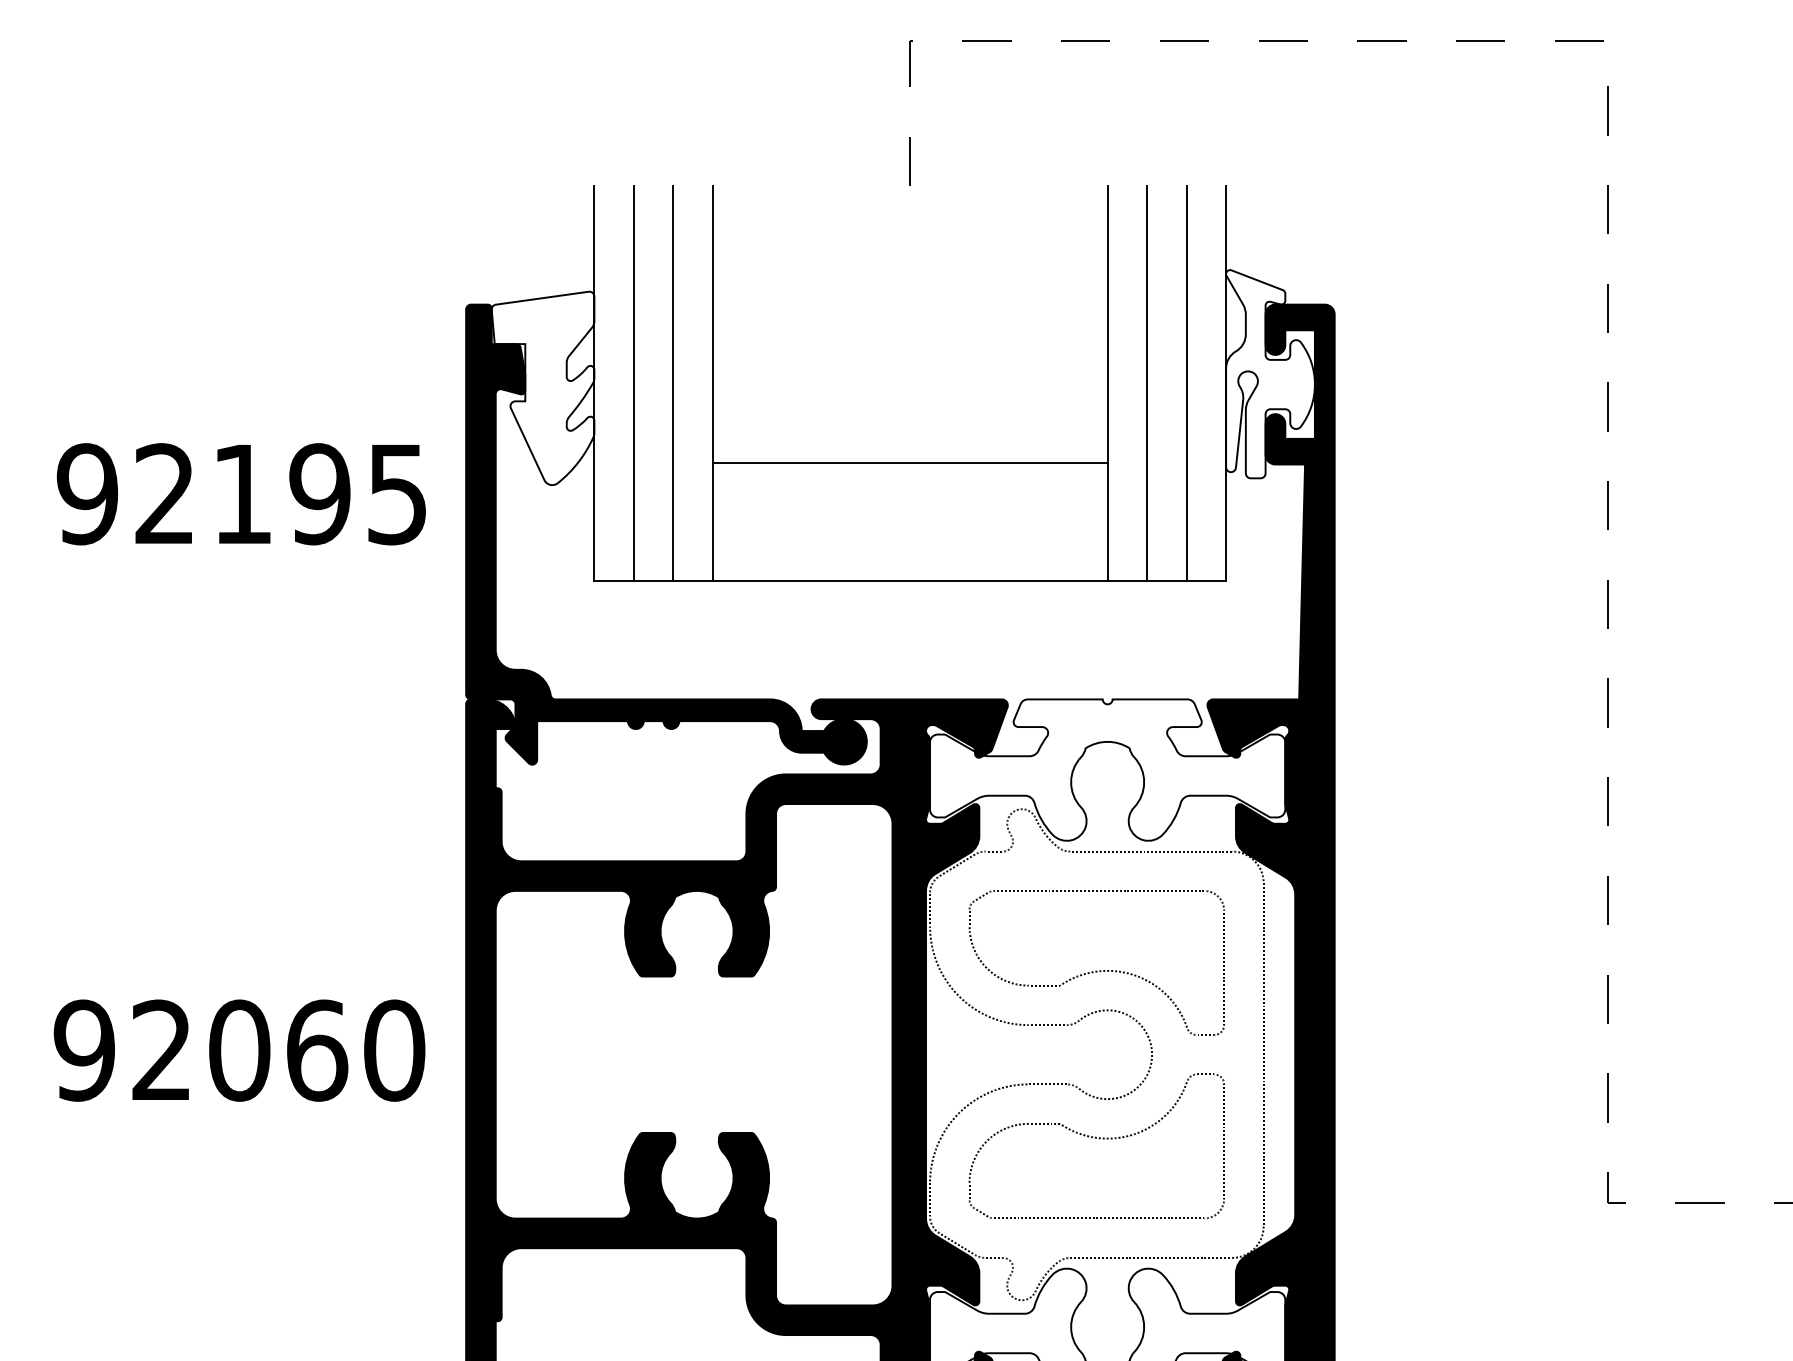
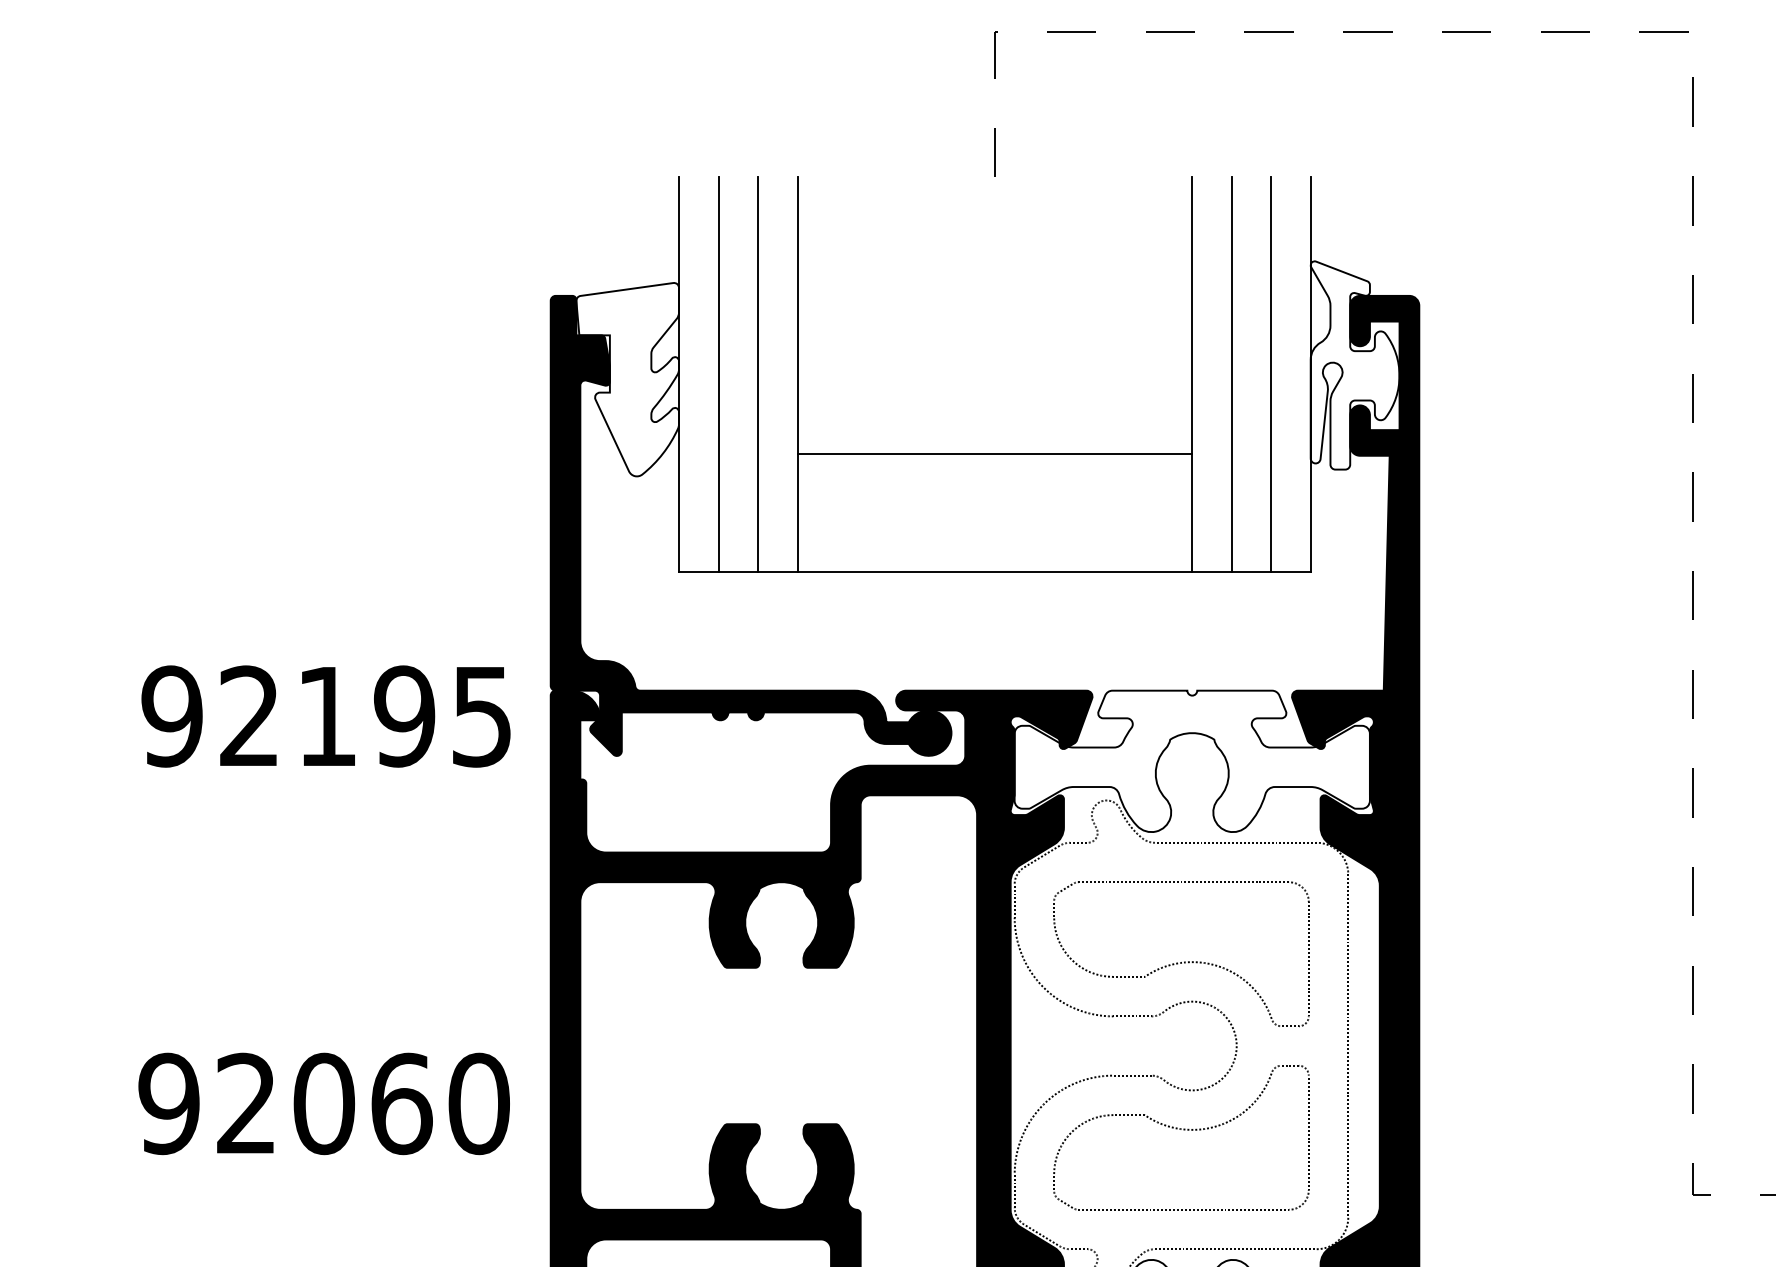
text: (240, 494) -> (325, 716), moved
text: (239, 1050) -> (324, 1103), moved

